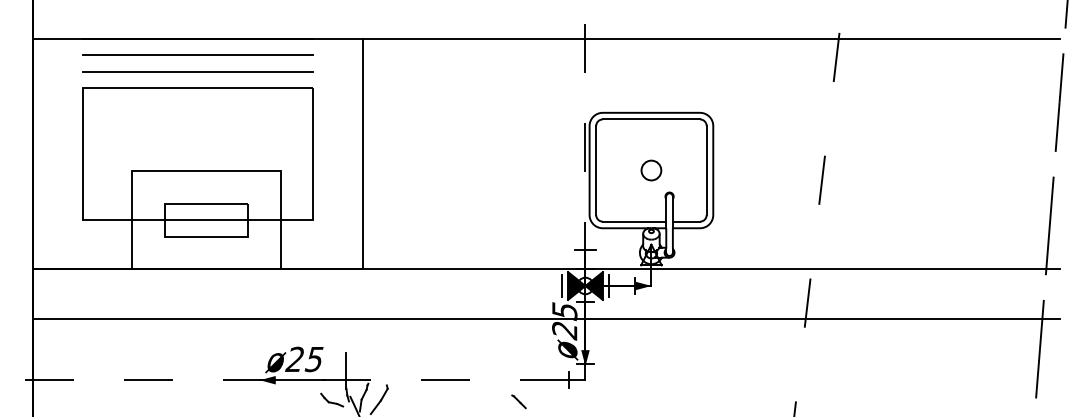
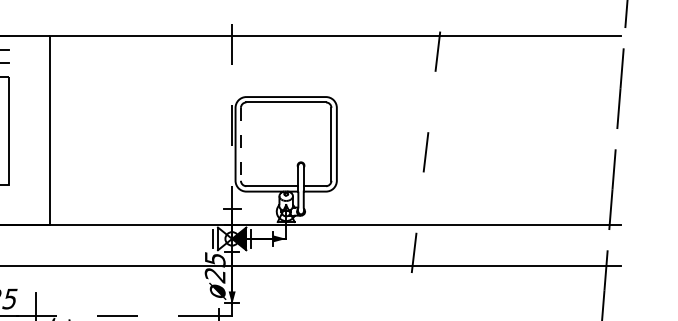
line: (596, 170) -> (241, 144), solid -> dashed
circle: (651, 170) -> (286, 144), removed
fill: (576, 285) -> (224, 238), removed

